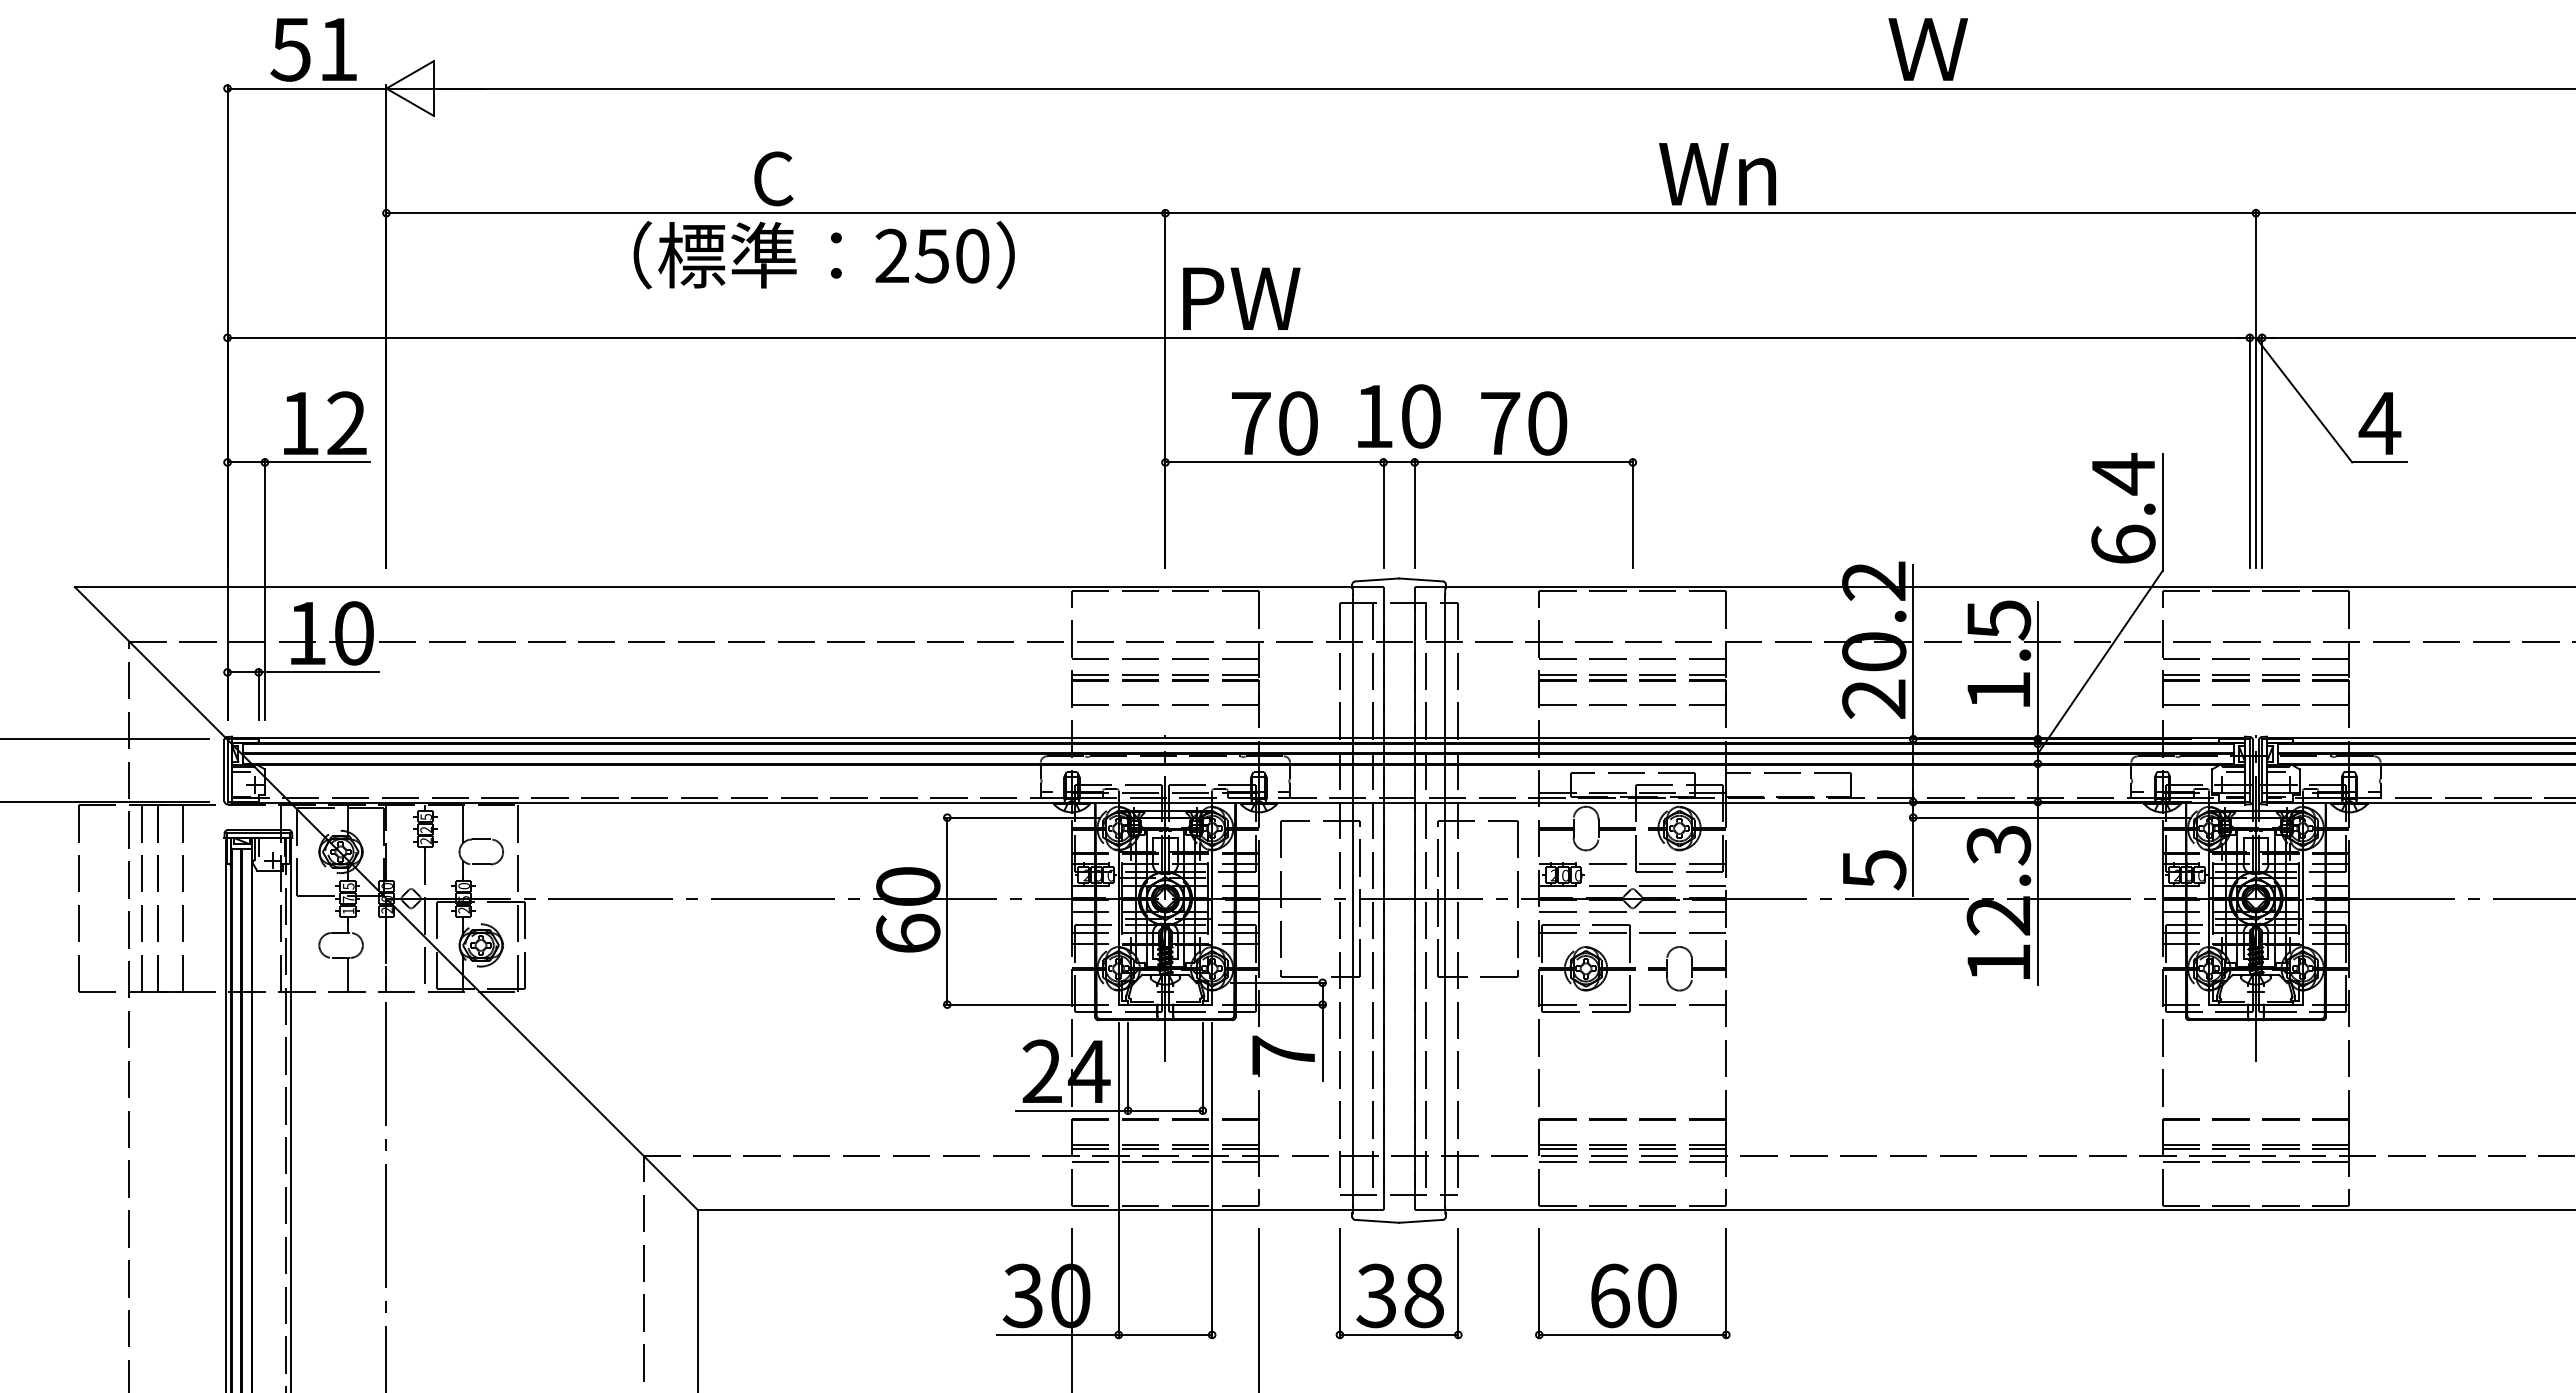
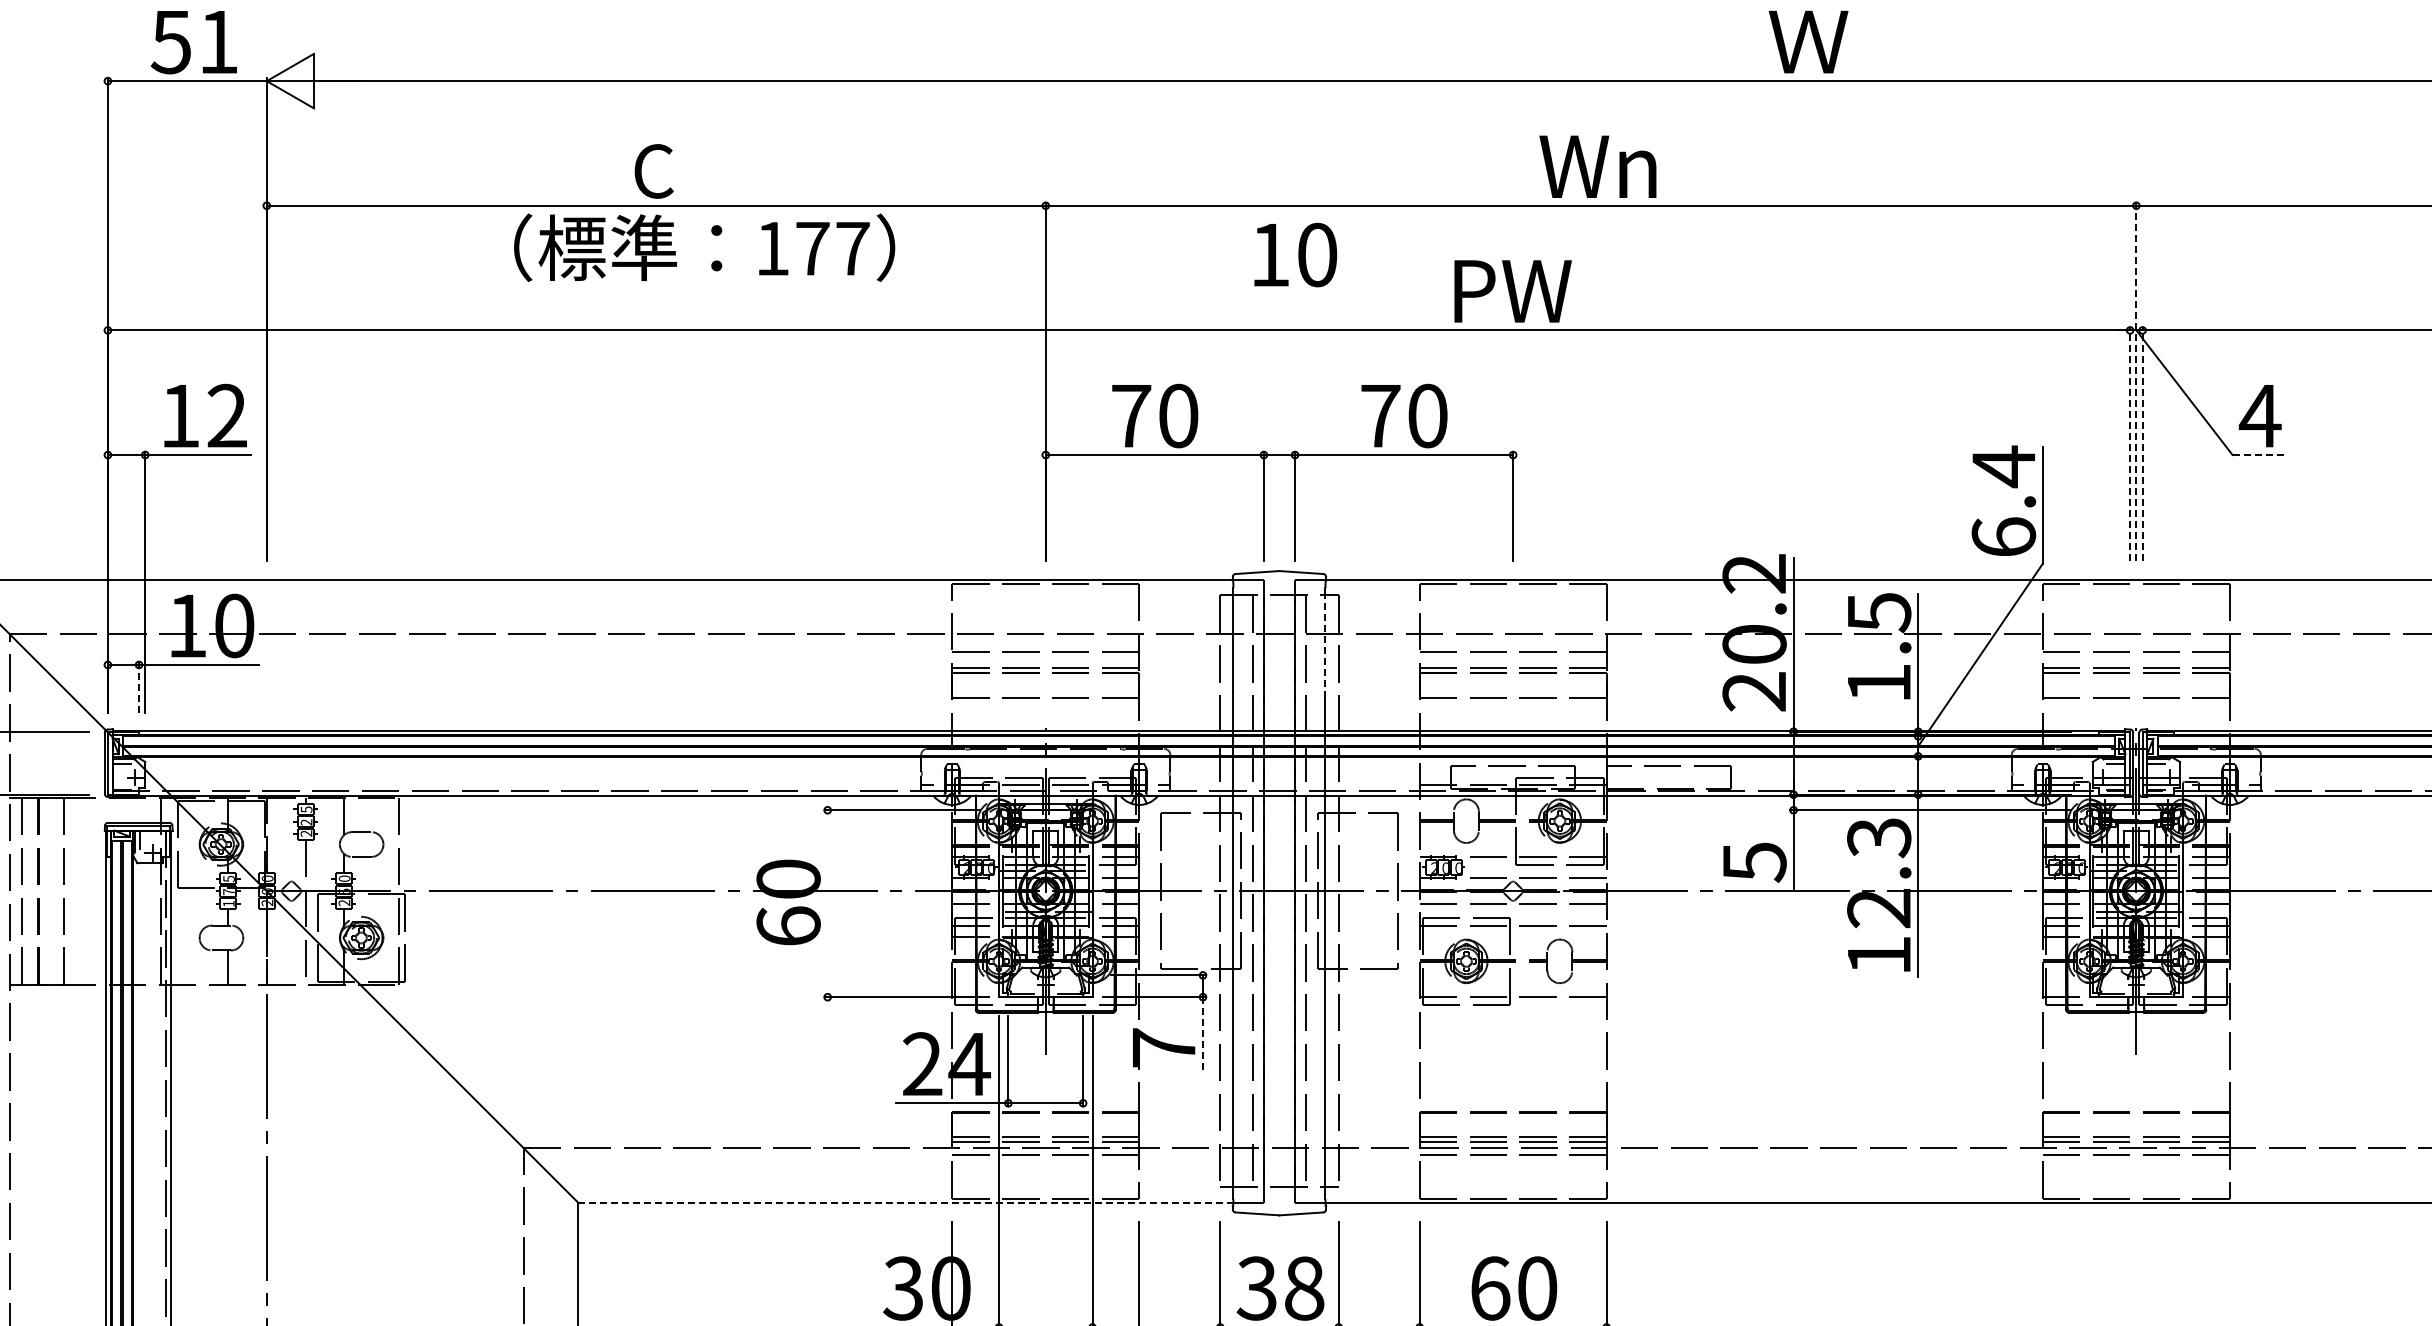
text: (932, 255) -> (812, 248), 250 -> 177
text: (1241, 298) -> (1512, 291), moved
line: (2255, 388) -> (2135, 381), solid -> dashed
text: (1399, 416) -> (1295, 255), moved
line: (2249, 451) -> (2129, 444), solid -> dashed
line: (2262, 451) -> (2142, 444), solid -> dashed
line: (2380, 462) -> (2260, 455), solid -> dashed
line: (1445, 649) -> (1325, 642), solid -> dashed
line: (258, 694) -> (138, 687), solid -> dashed
line: (947, 910) -> (827, 903), removed
line: (1322, 1043) -> (1202, 1036), solid -> dashed
line: (1025, 1210) -> (905, 1203), solid -> dashed

